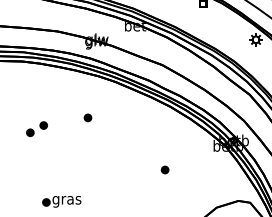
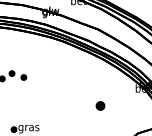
part: (87, 117) -> (23, 77), moved
part: (164, 169) -> (99, 105), size x1.6

